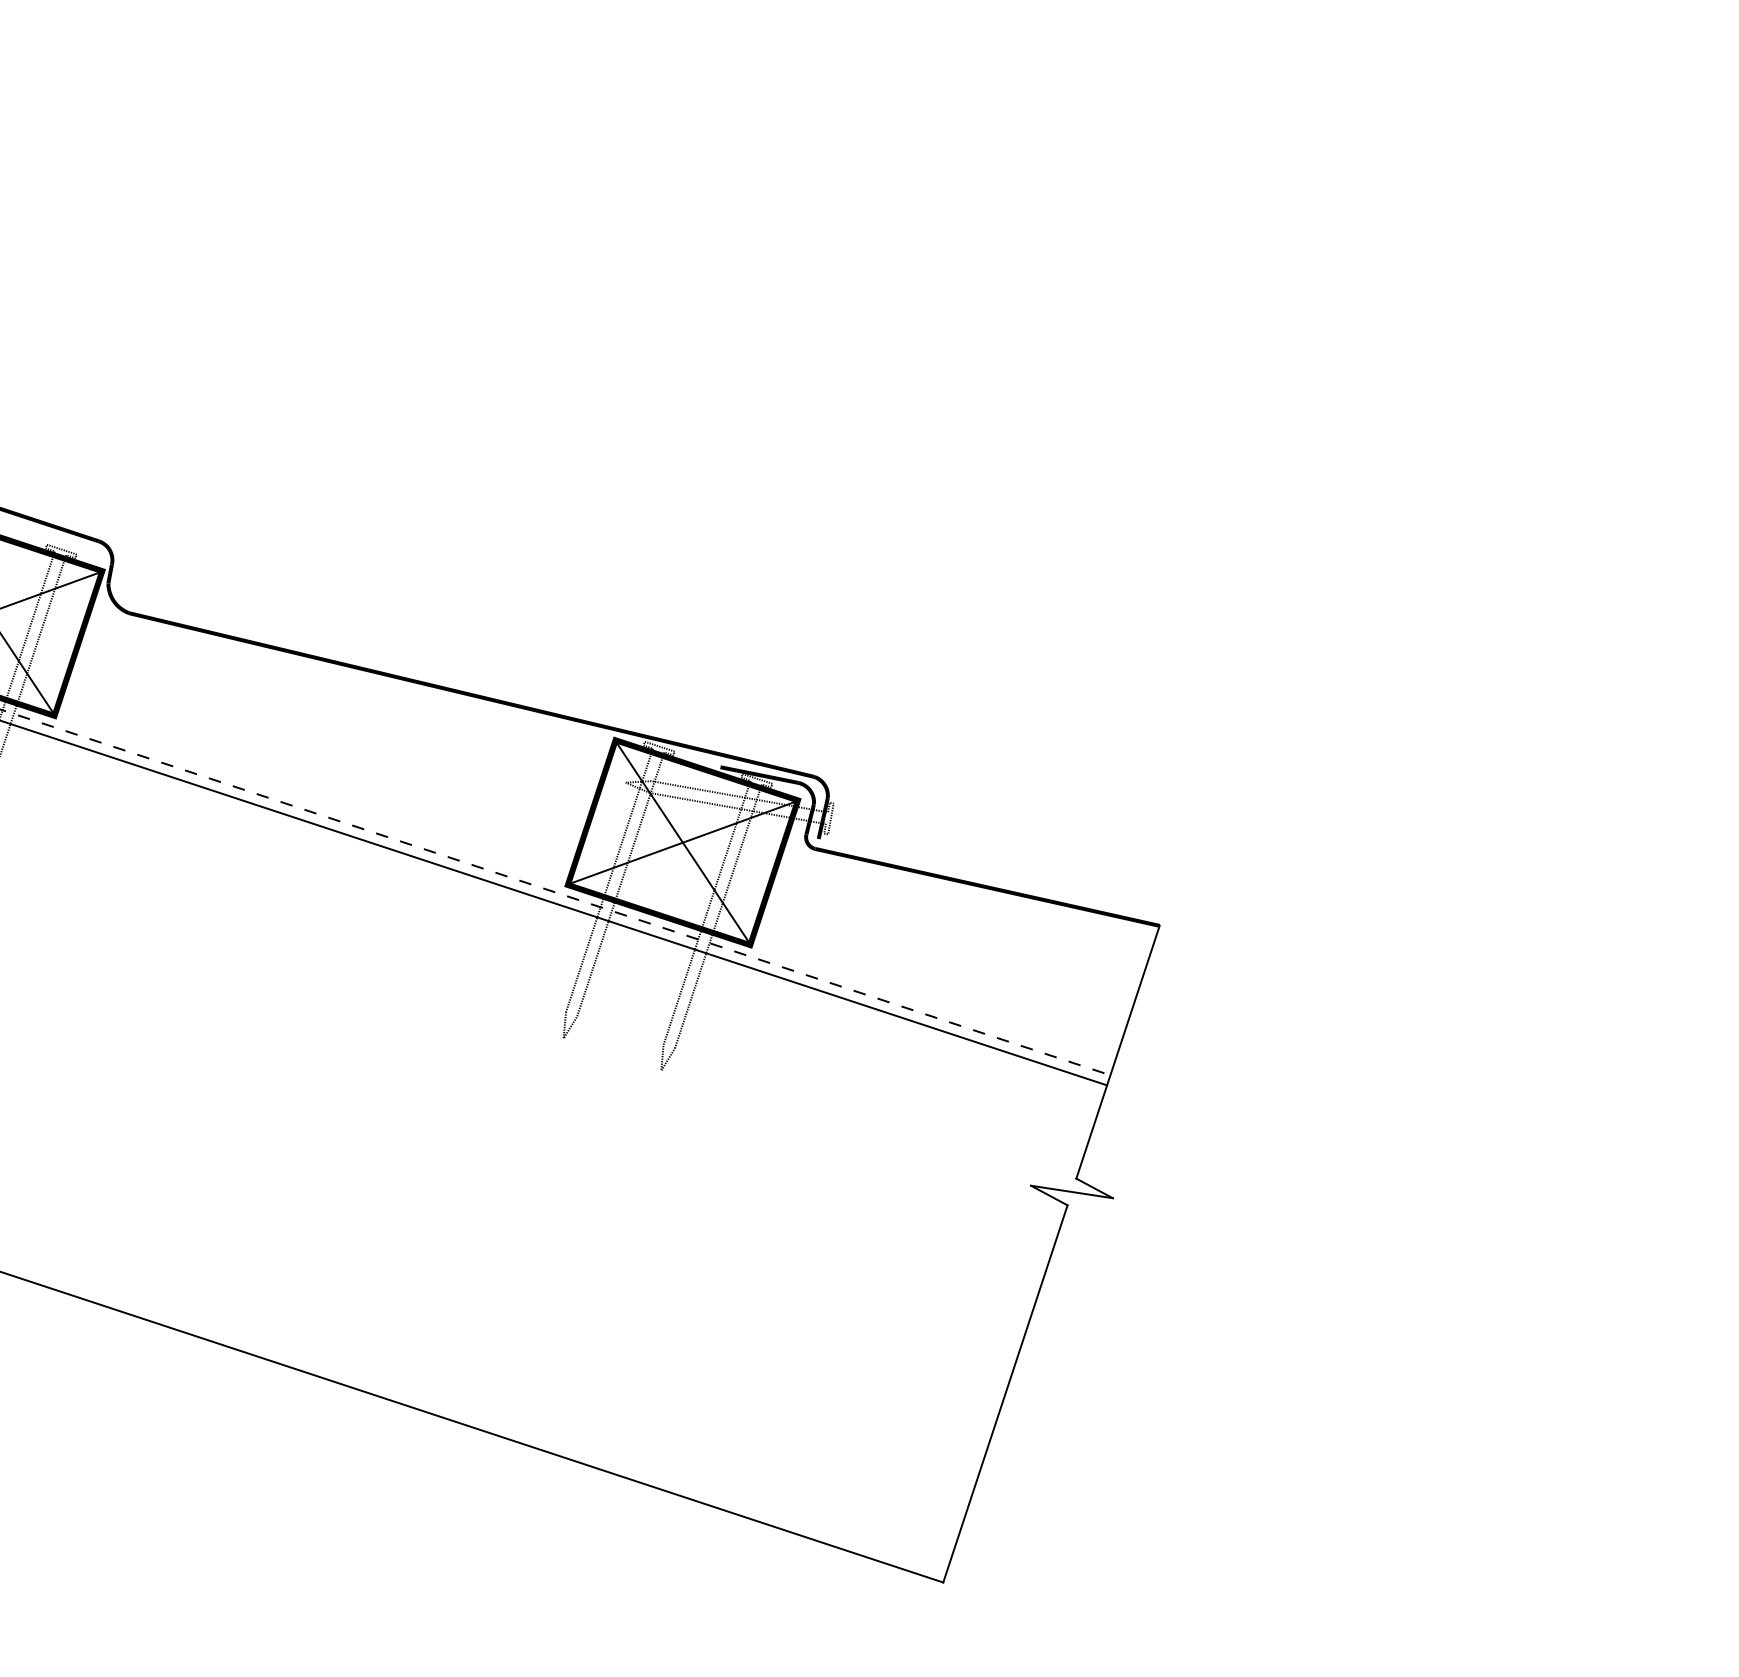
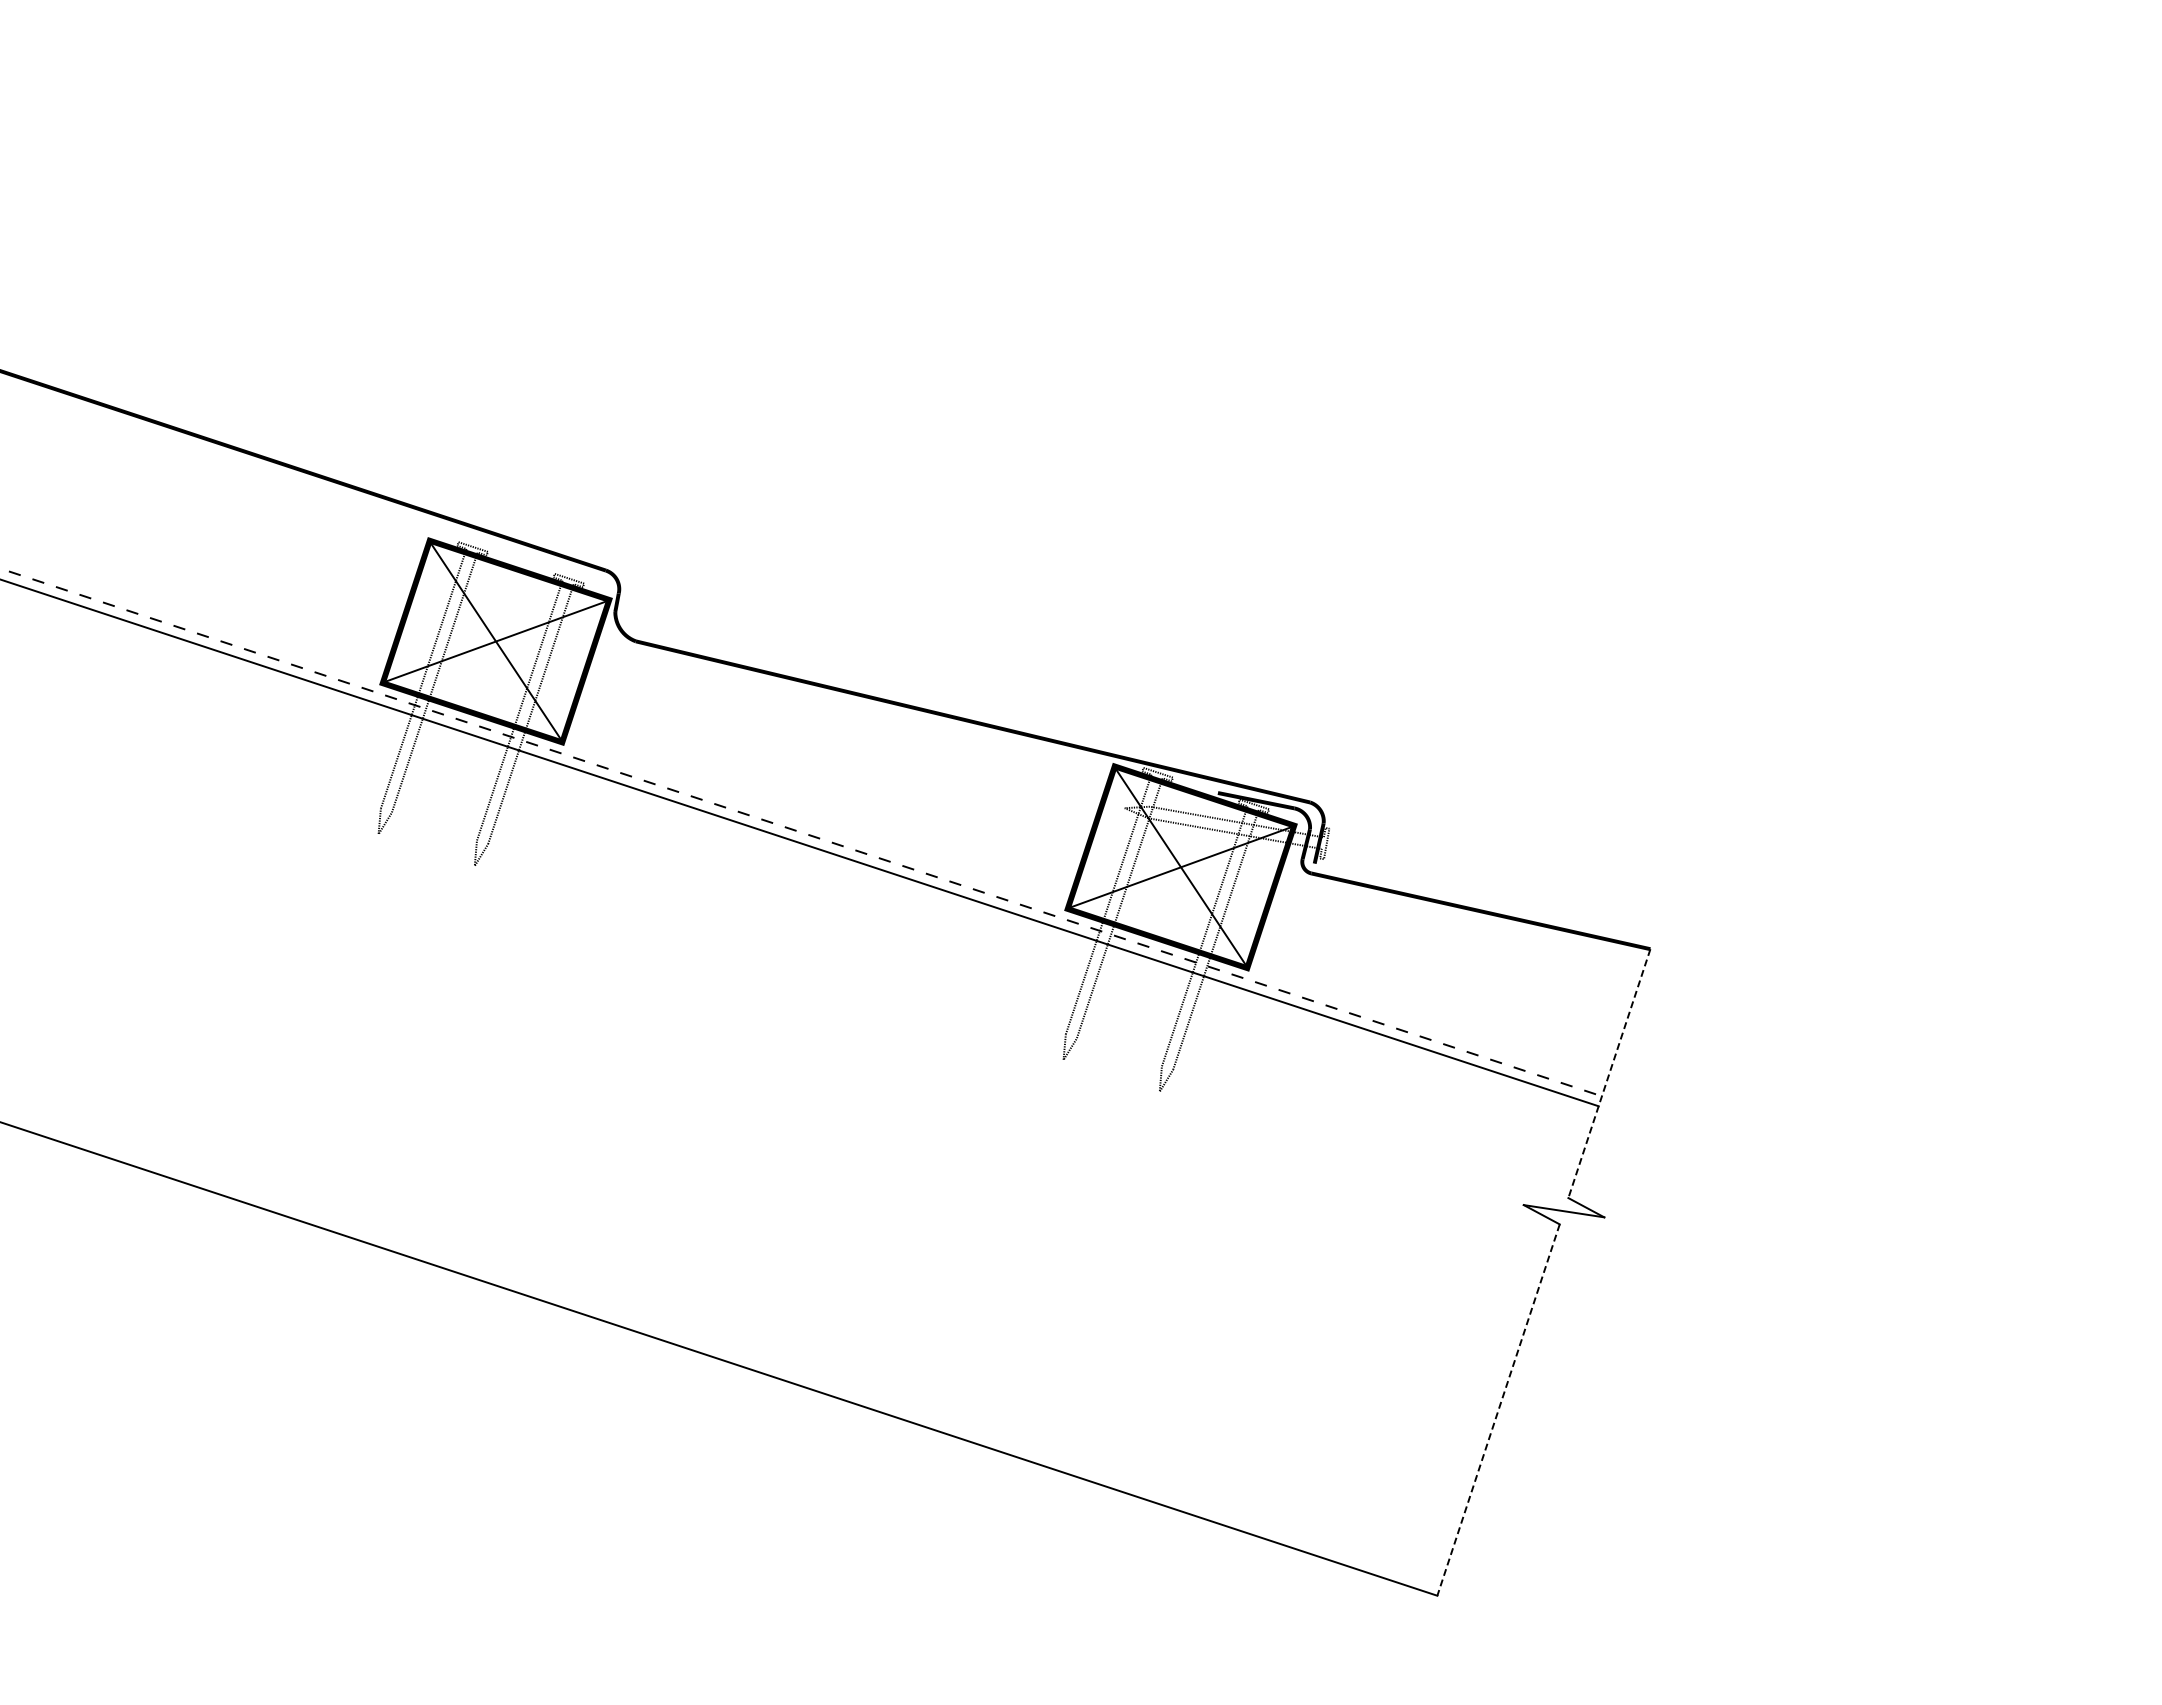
line: (1118, 1053) -> (1609, 1074), solid -> dashed
line: (1005, 1394) -> (1498, 1410), solid -> dashed

